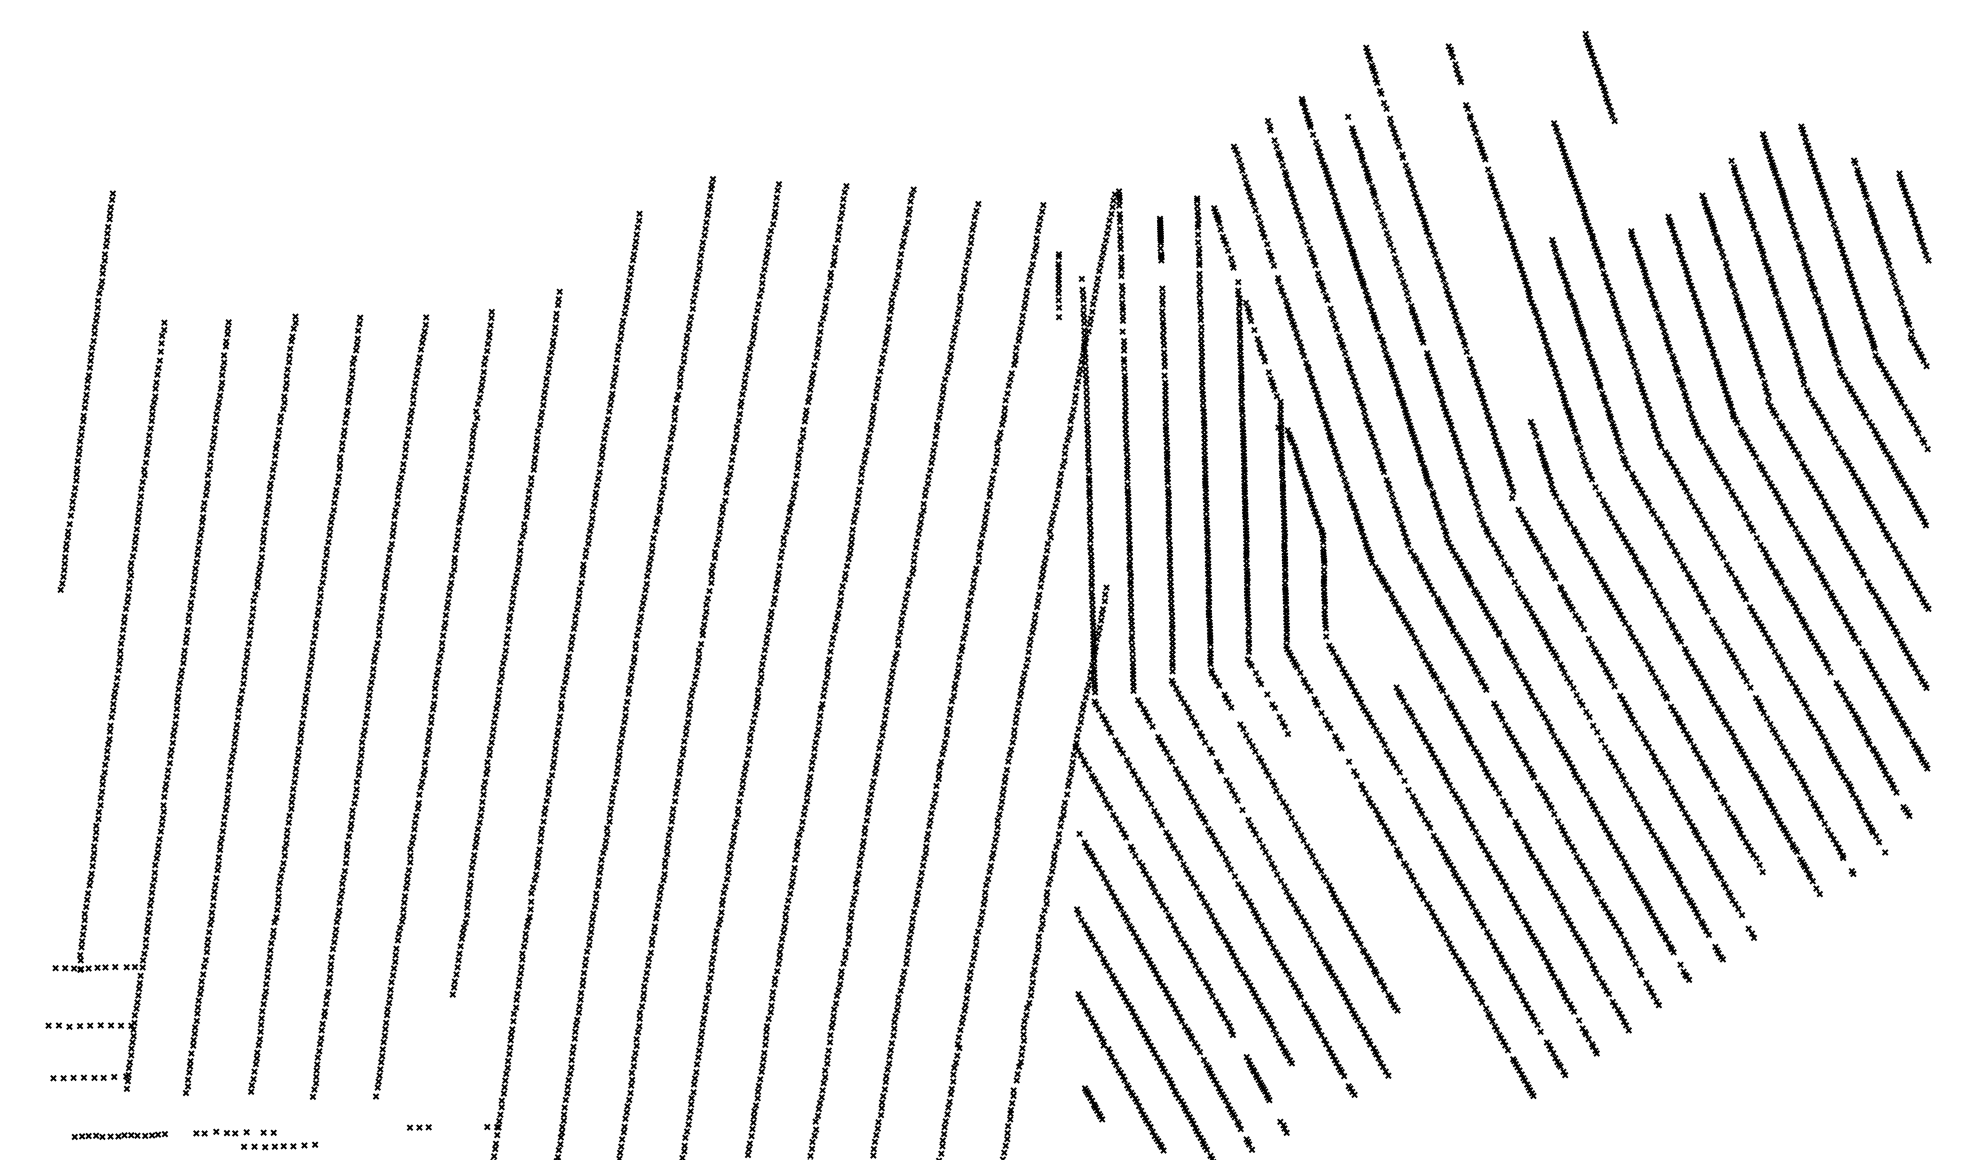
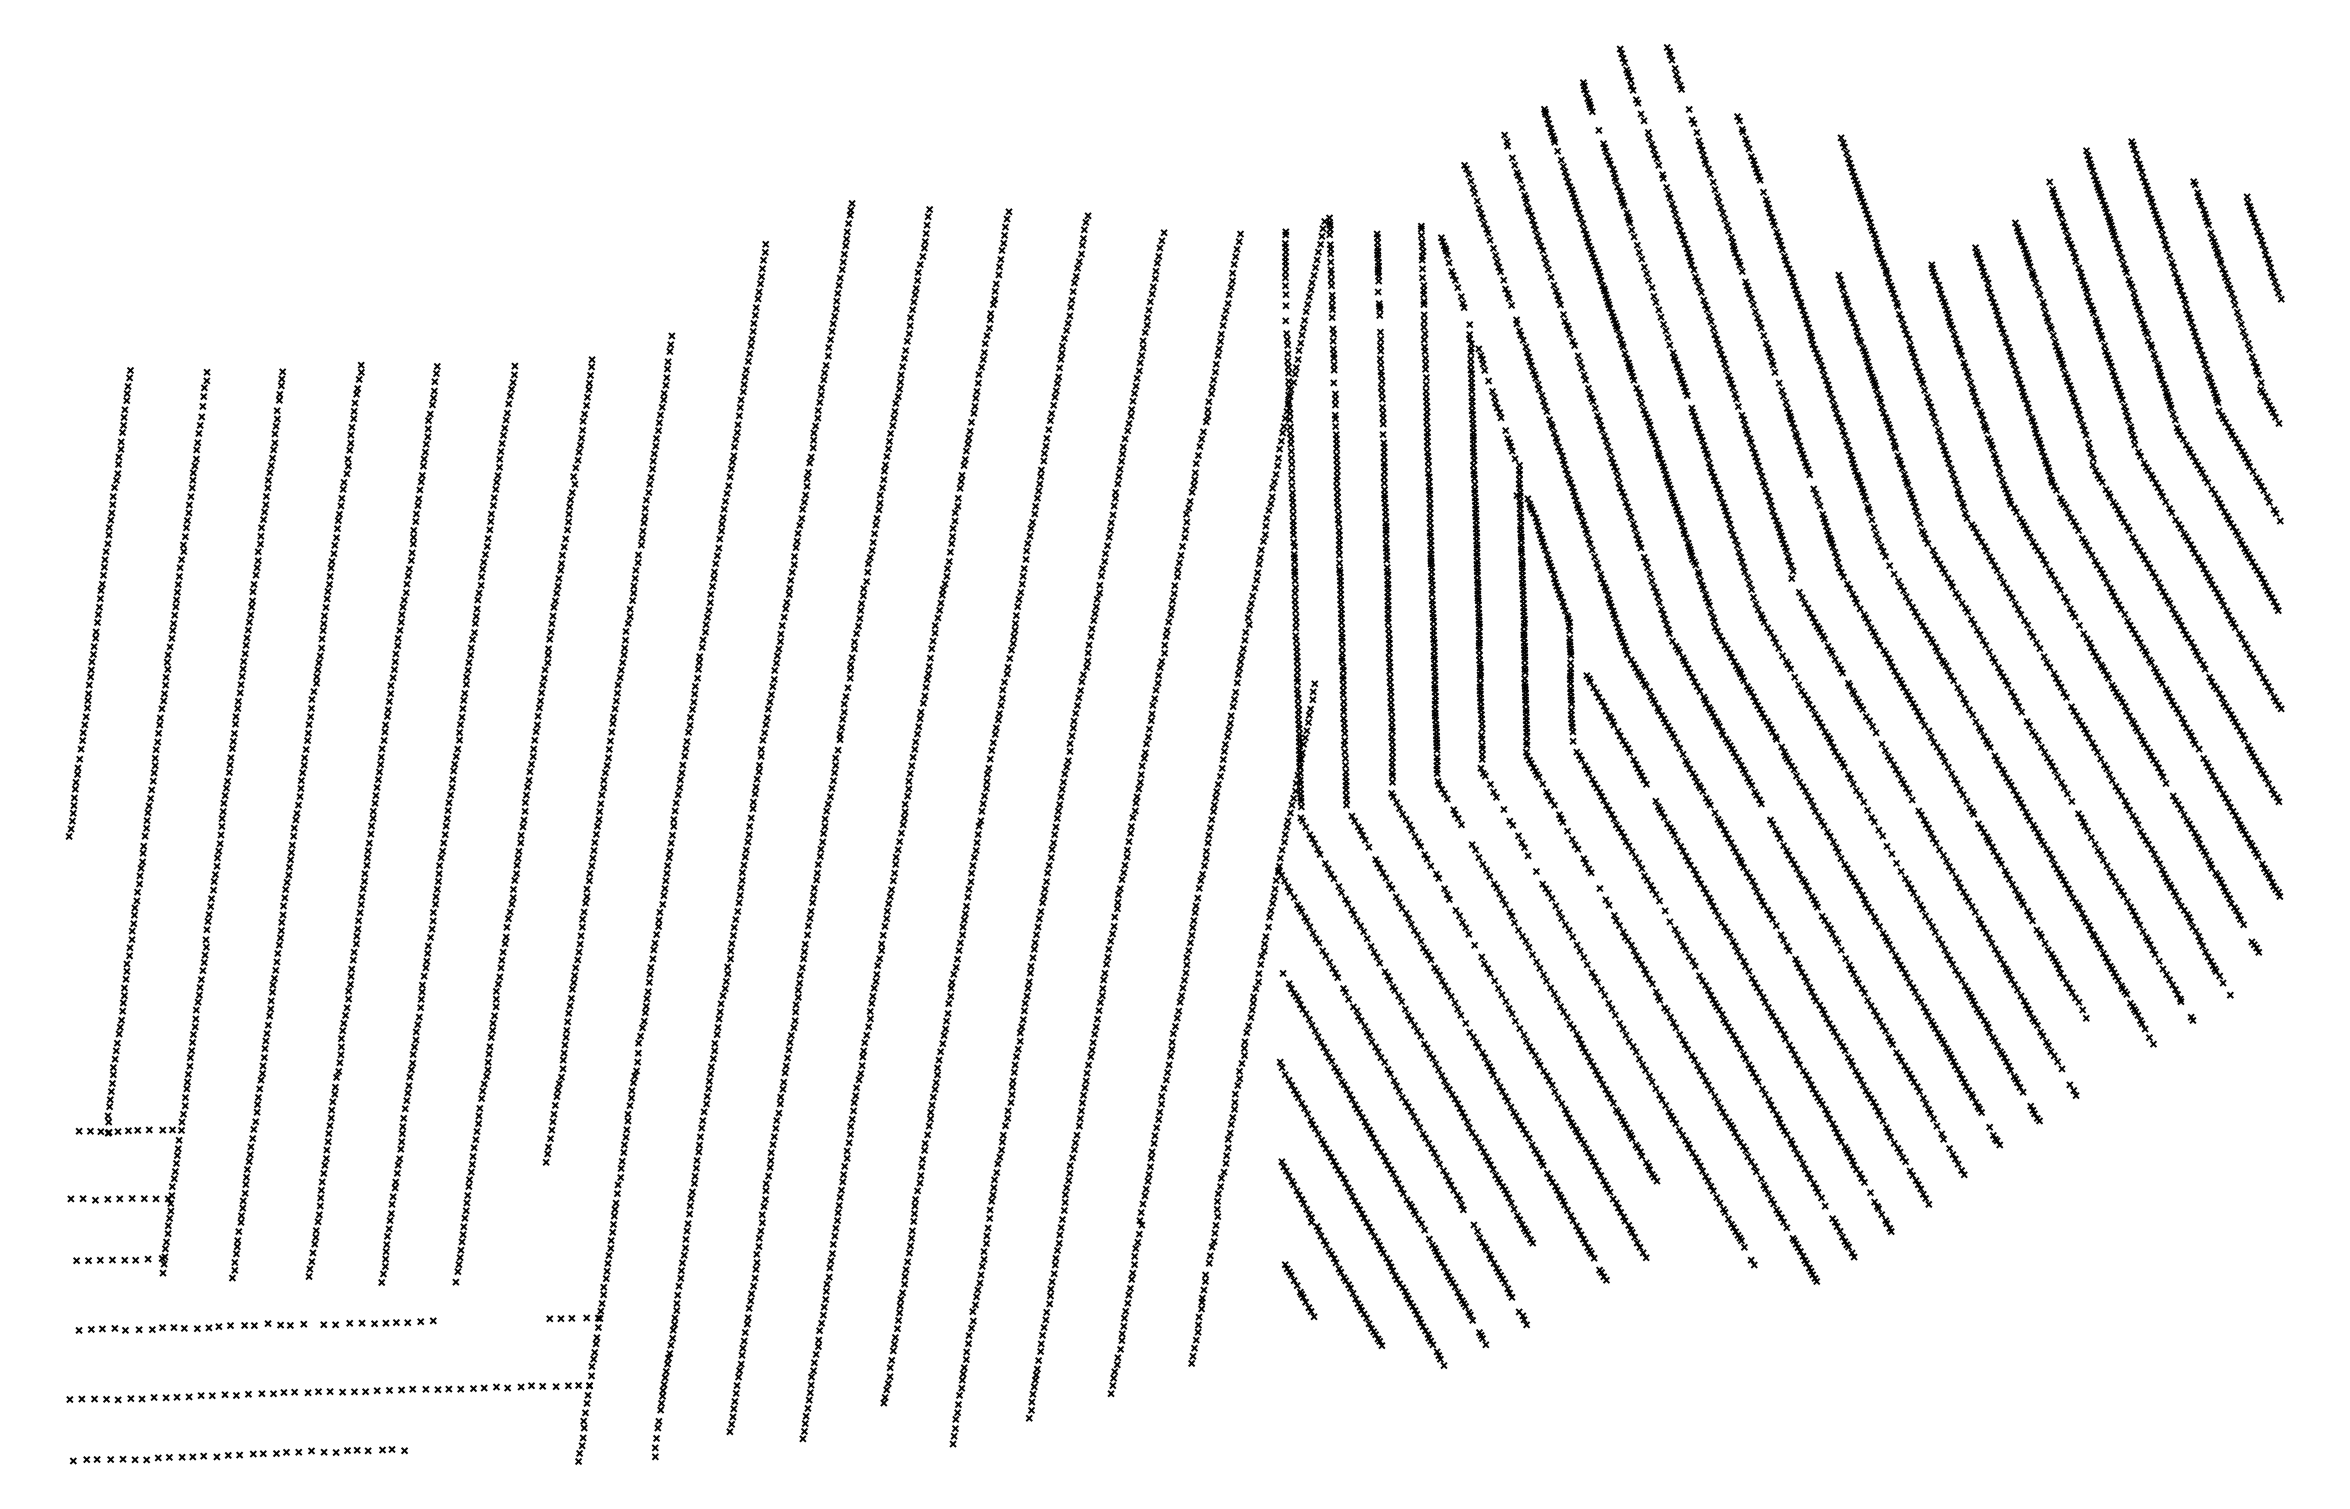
part: (1454, 64) -> (1673, 68), moved
part: (1599, 77) -> (1894, 83), removed
part: (1338, 88) -> (1587, 97), added
part: (1160, 239) -> (1378, 274), size x1.67
part: (1476, 254) -> (1749, 292), added
part: (1058, 285) -> (1285, 268), moved
part: (86, 391) -> (99, 603), moved
part: (1363, 626) -> (1616, 729), added
part: (1387, 914) -> (1645, 1068), added
part: (1257, 1078) -> (1492, 1260), size x1.43
part: (1093, 1103) -> (1299, 1290), size x1.43
part: (419, 1127) -> (560, 1318), moved
part: (119, 1135) -> (154, 1327), size x1.43
part: (279, 1146) -> (391, 1322), moved

